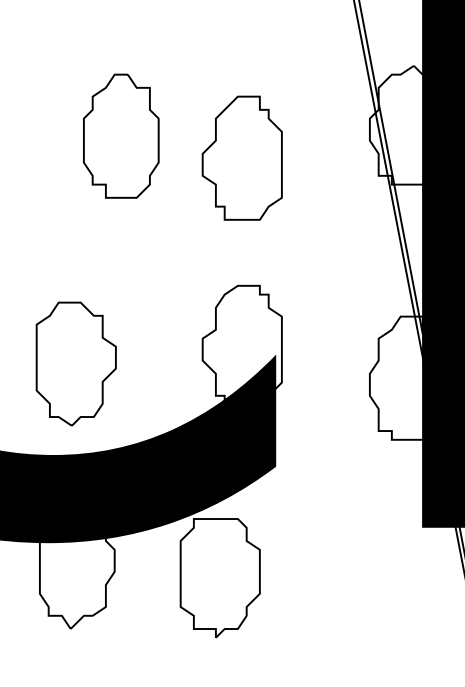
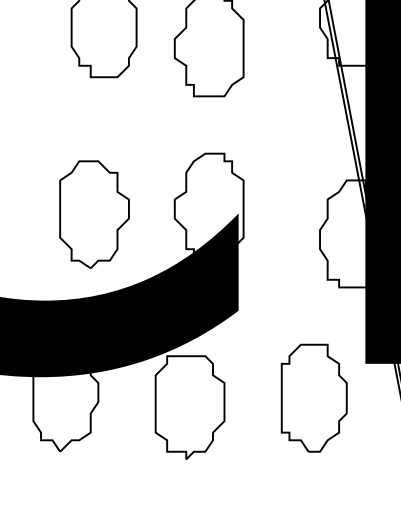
part: (75, 363) -> (93, 214), moved
part: (363, 566) -> (314, 397), added

